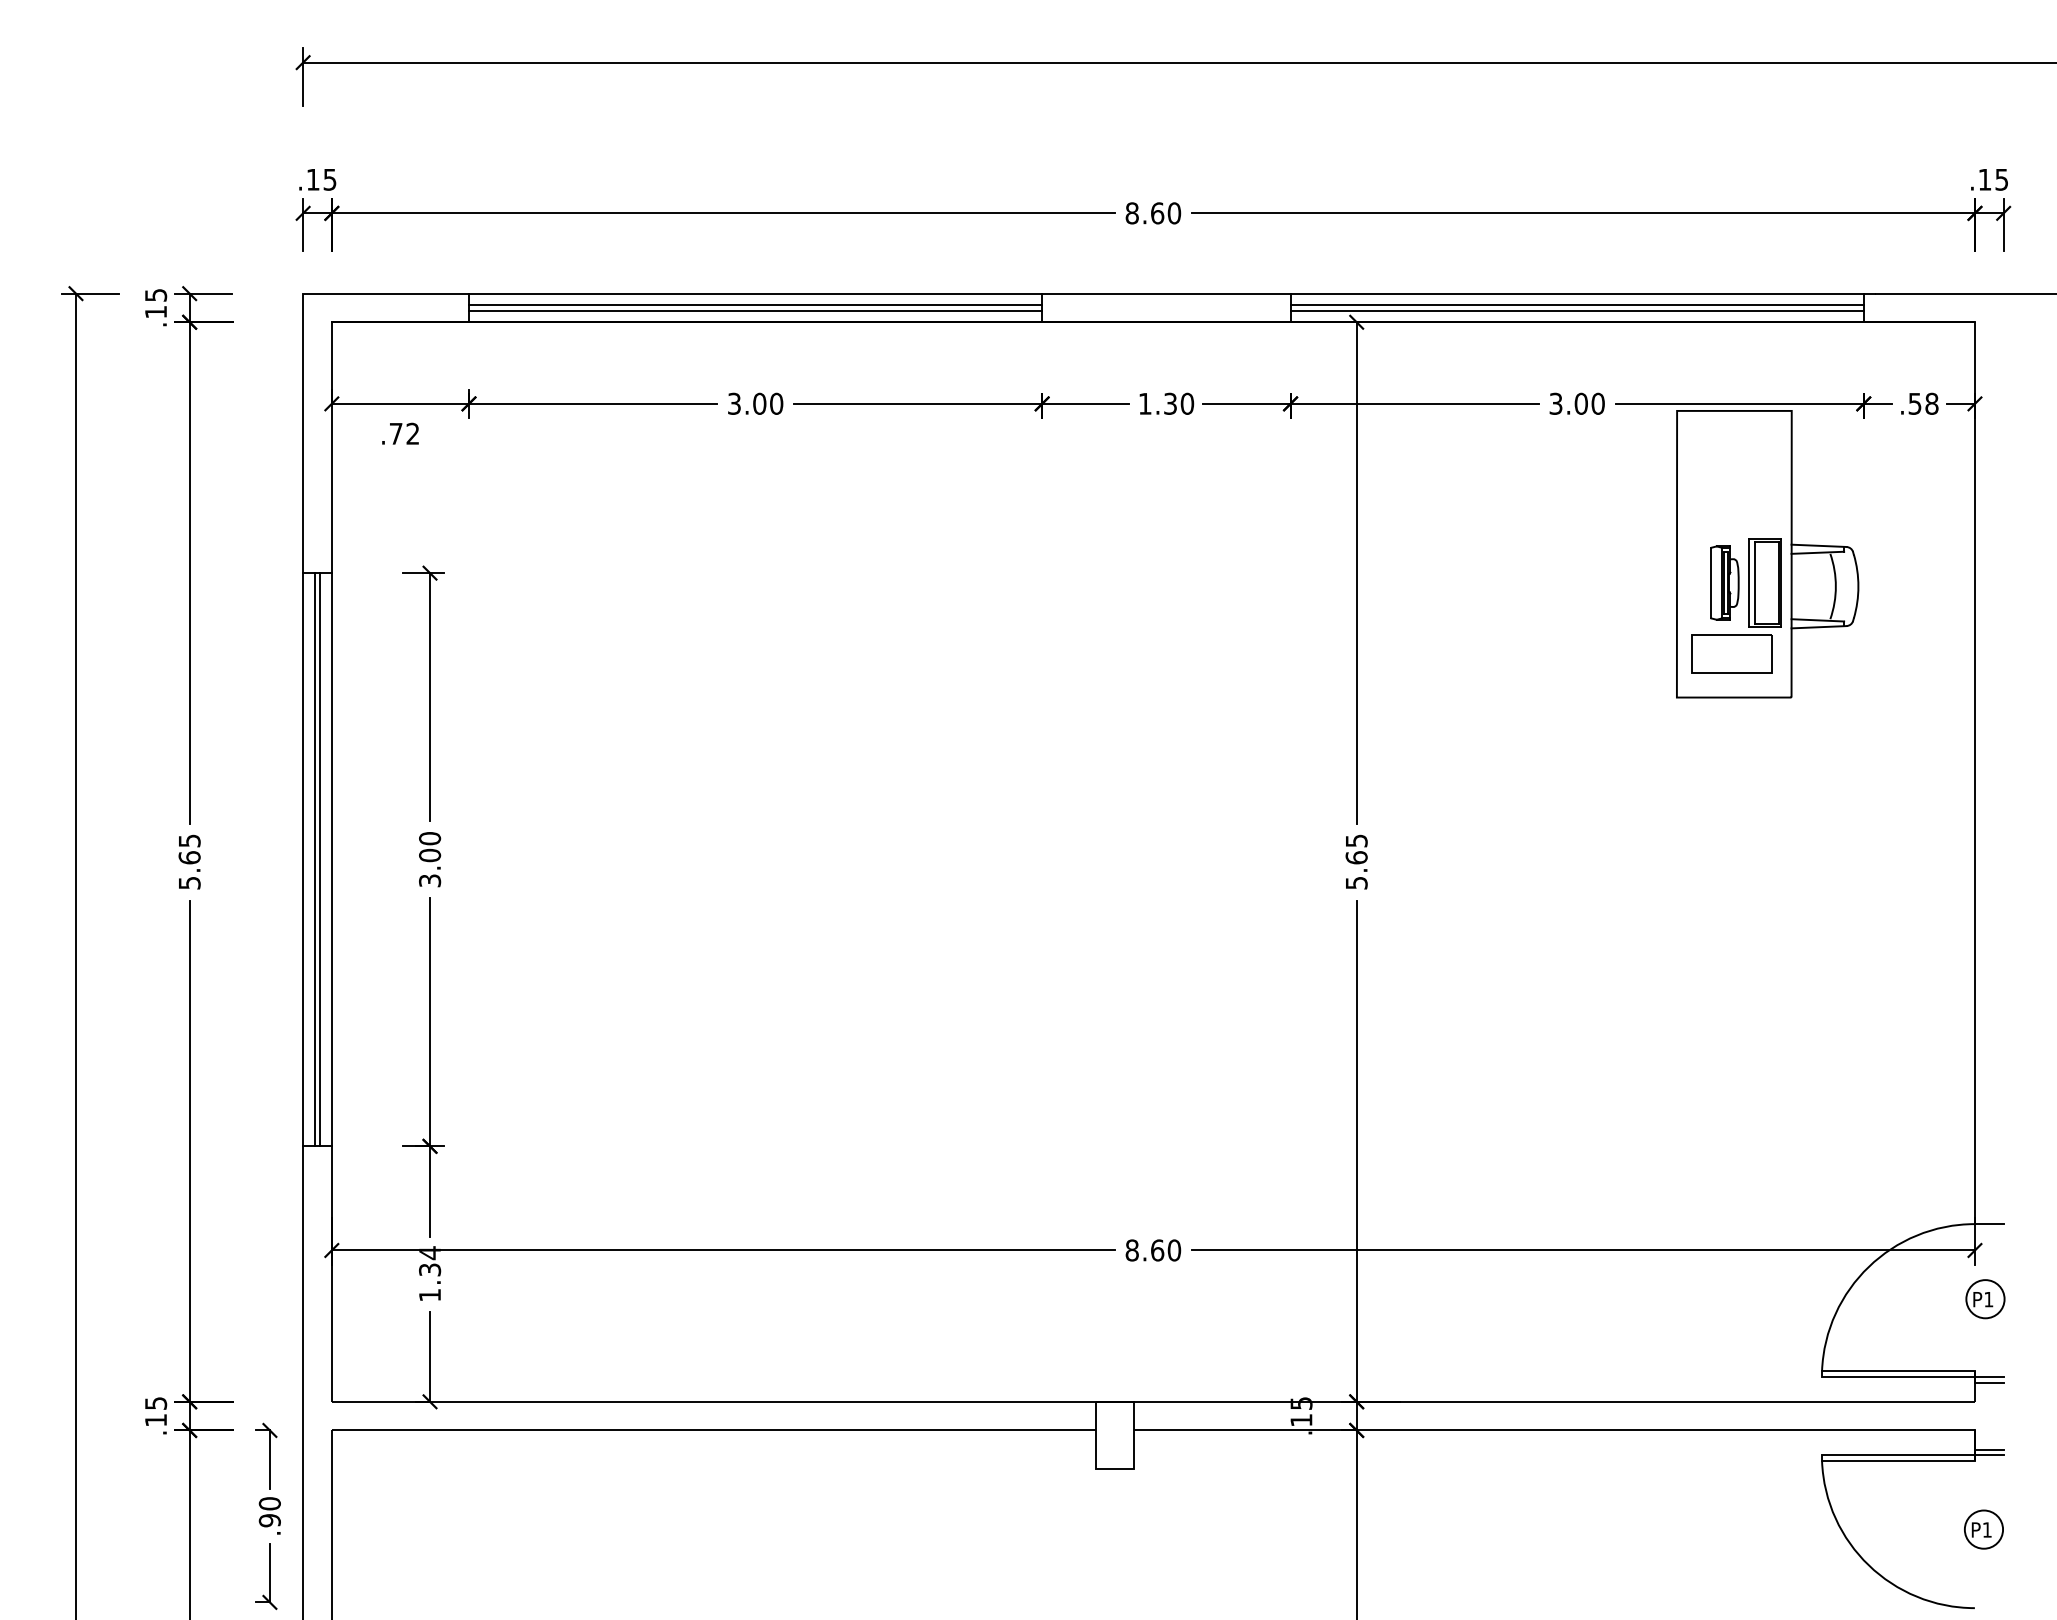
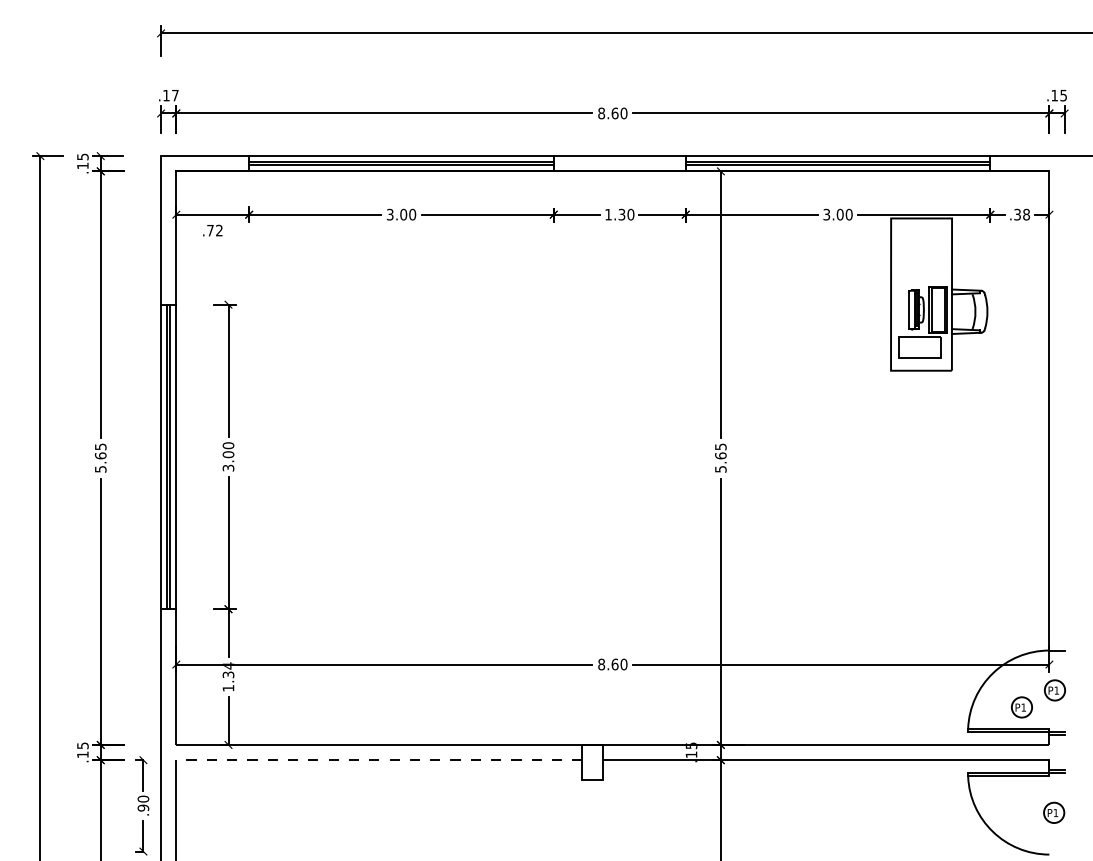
text: (330, 179) -> (175, 95), .15 -> .17
text: (1914, 401) -> (1017, 213), .58 -> .38
part: (1922, 1331) -> (1021, 707), added
line: (712, 1431) -> (378, 760), solid -> dashed

